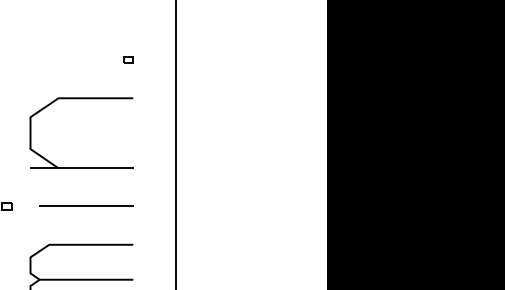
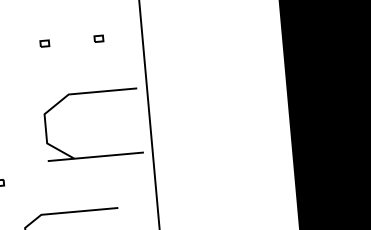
part: (69, 59) -> (44, 43), added
part: (81, 99) -> (89, 93), moved
line: (86, 206) -> (72, 176), removed

